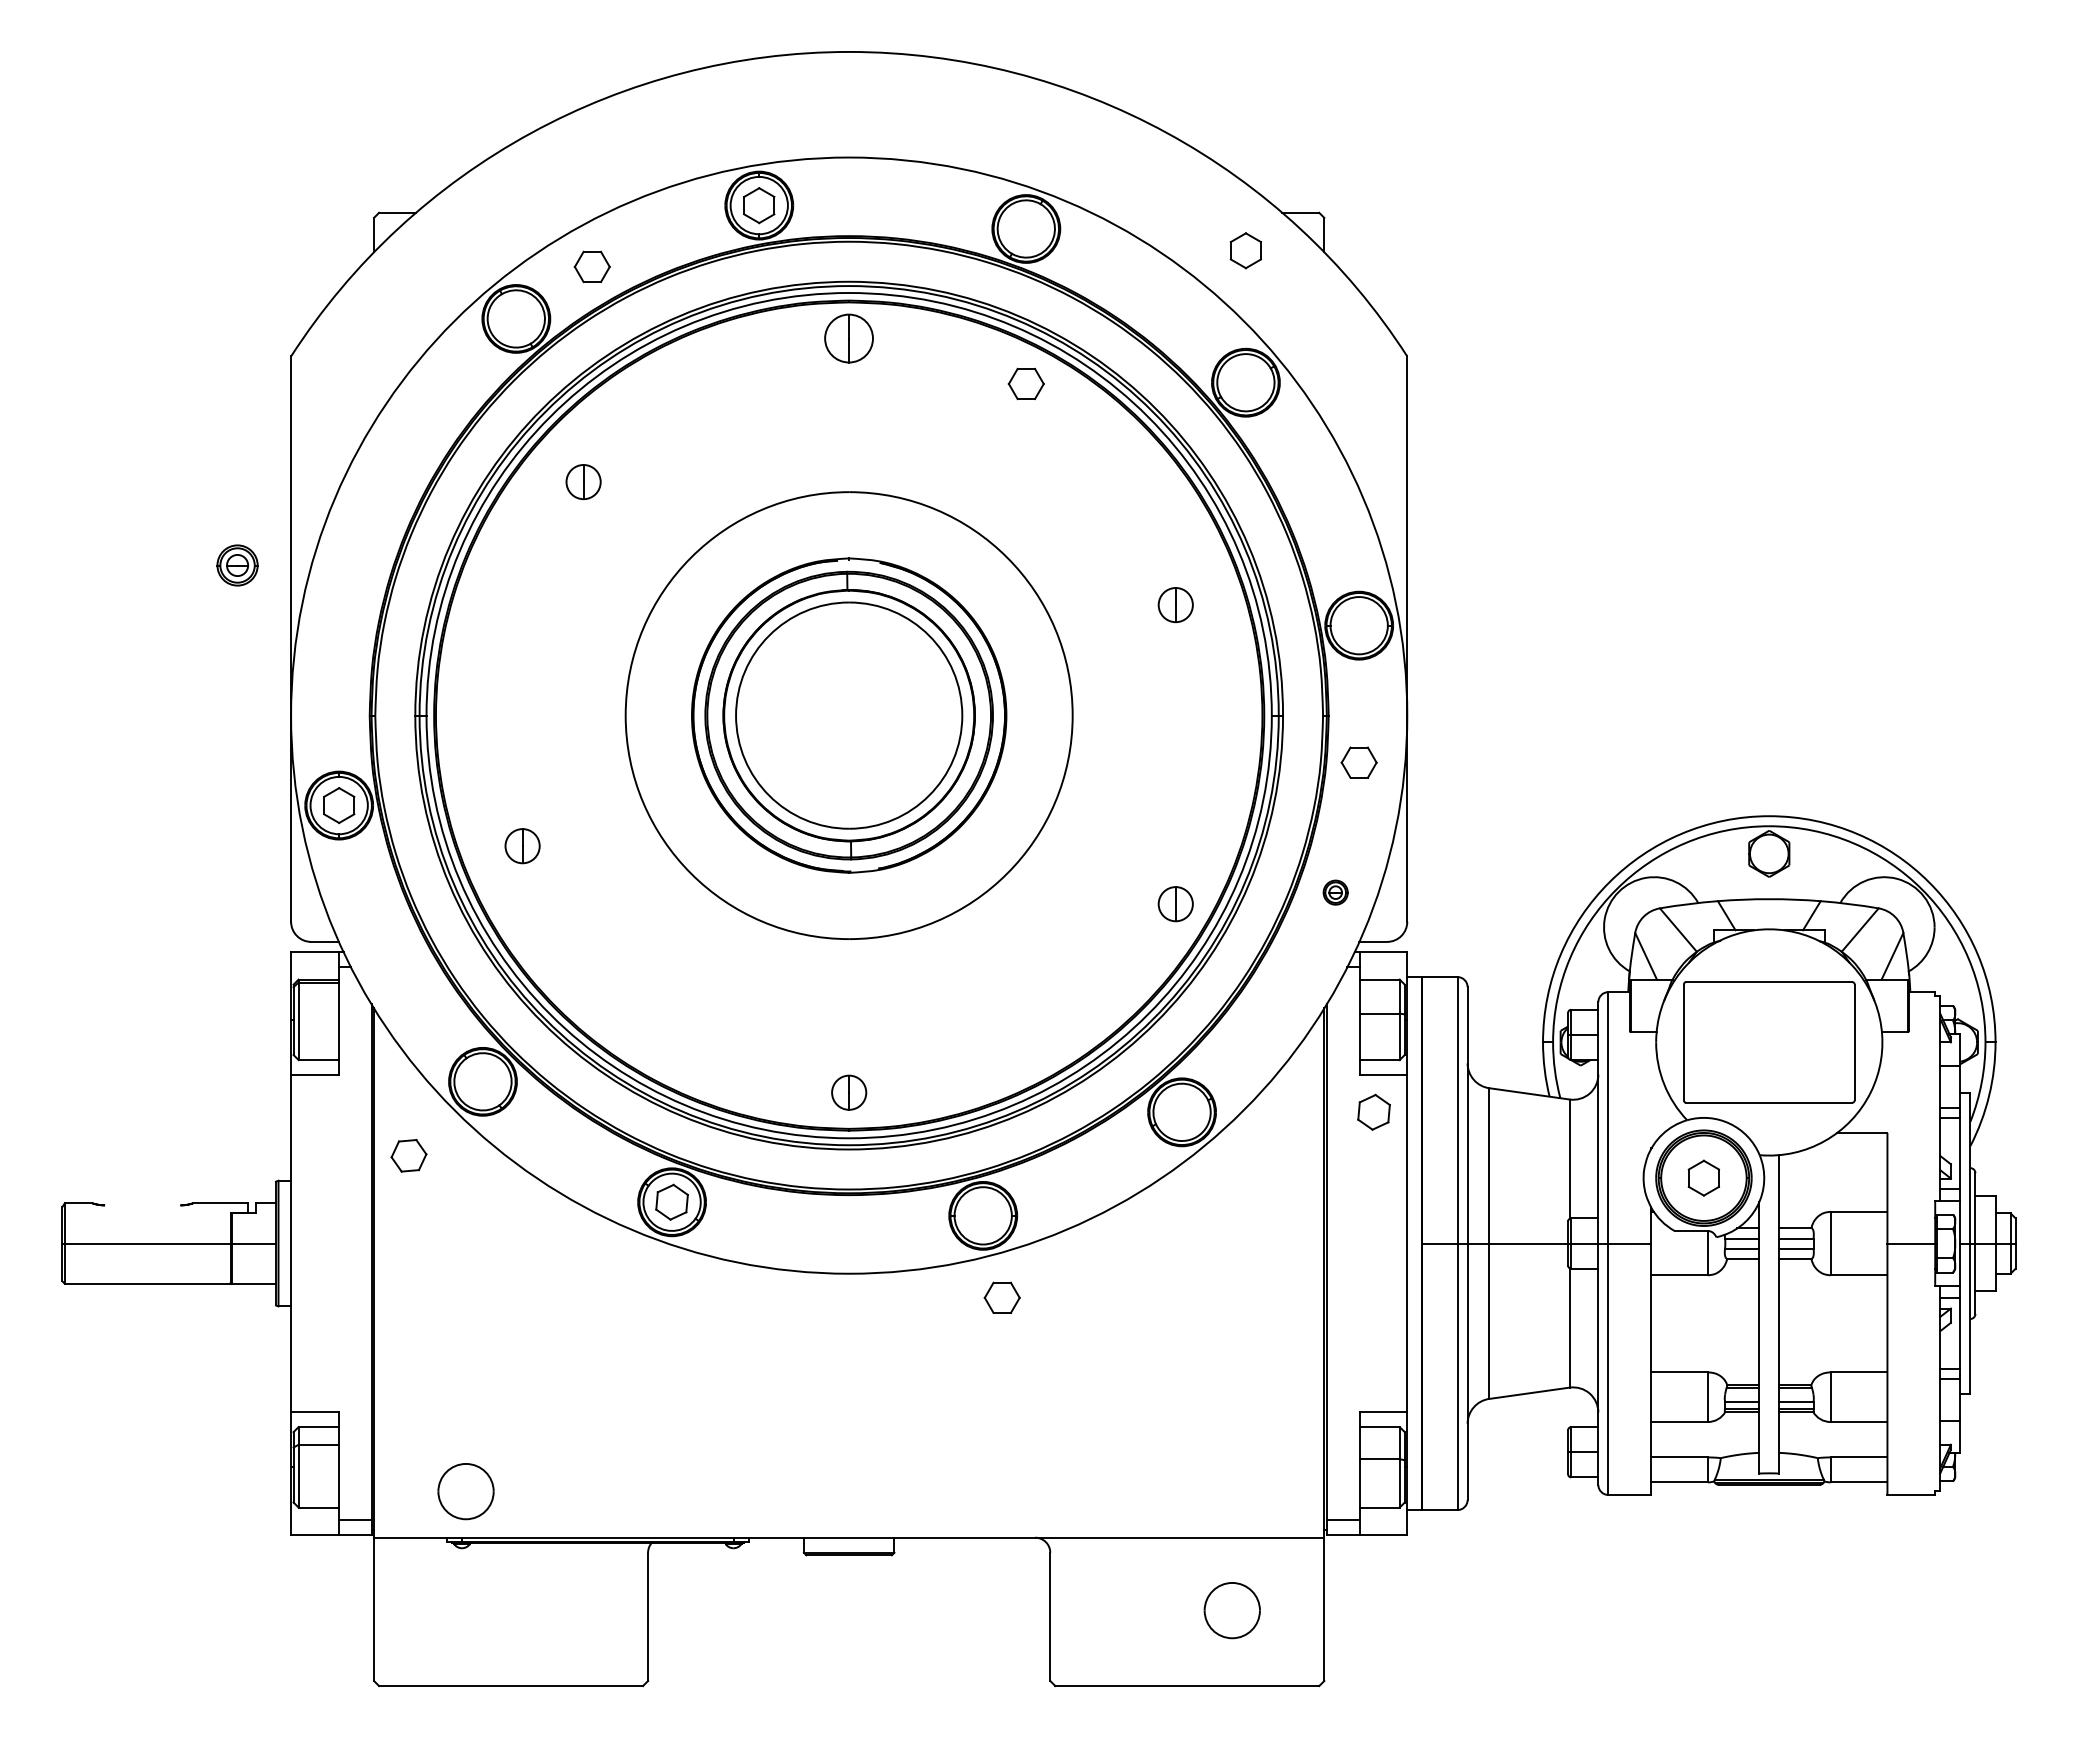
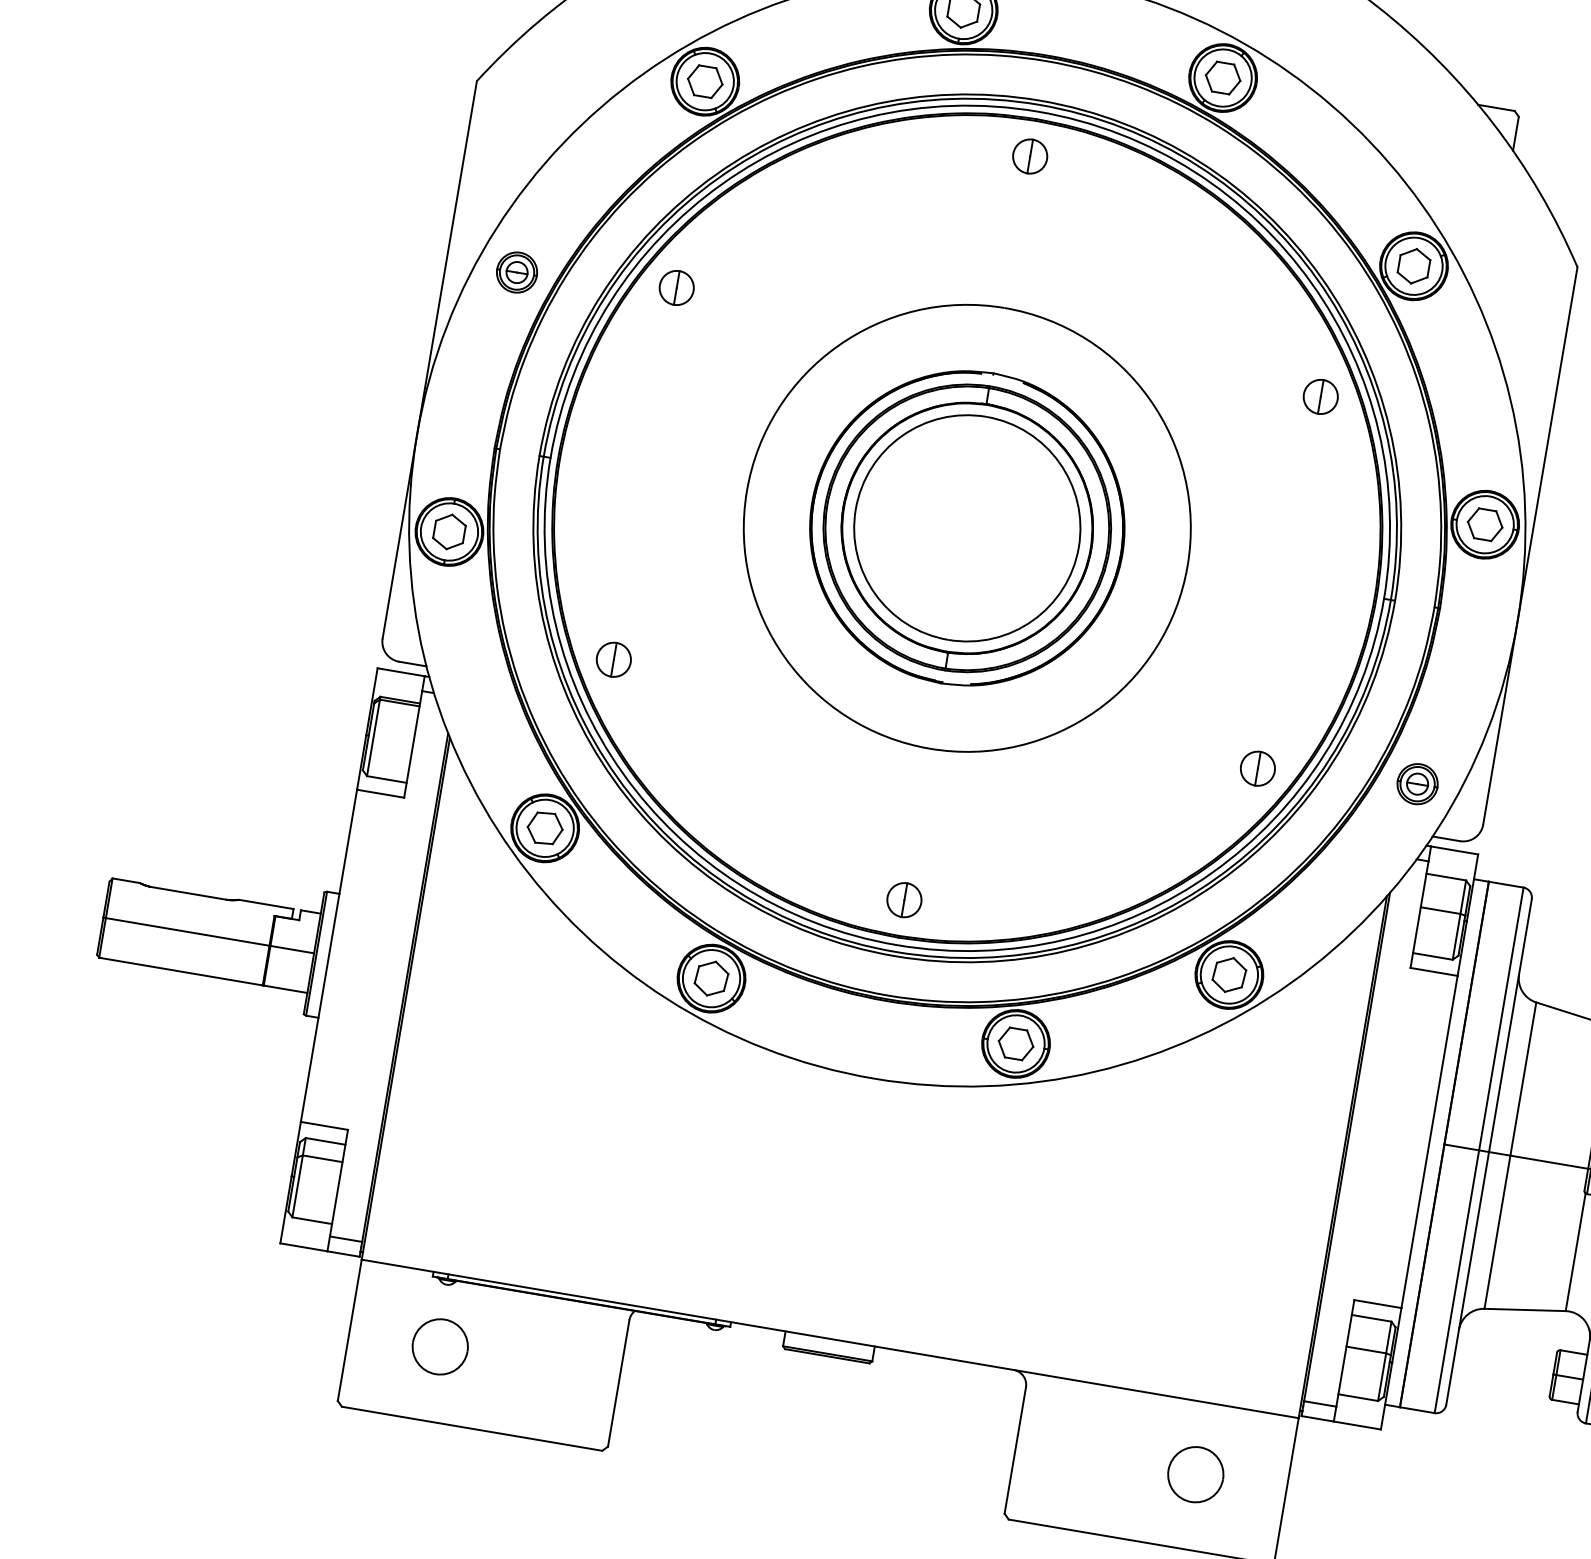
part: (1245, 250) -> (1413, 265), moved
part: (591, 266) -> (704, 81), moved
part: (849, 338) -> (1030, 156), size x0.71
part: (1025, 383) -> (1222, 77), moved
part: (583, 482) -> (676, 288), moved
part: (237, 565) -> (516, 272), moved
part: (1175, 605) -> (1320, 397), moved
part: (1358, 762) -> (1484, 524), moved
part: (522, 846) -> (613, 660), moved
part: (1335, 892) -> (1417, 783), size x1.67
part: (1373, 1111) -> (1228, 974), moved
part: (408, 1155) -> (544, 827), moved
line: (142, 1205) -> (188, 893), added
part: (1001, 1297) -> (1015, 1043), moved
part: (465, 1491) -> (439, 1346), moved

